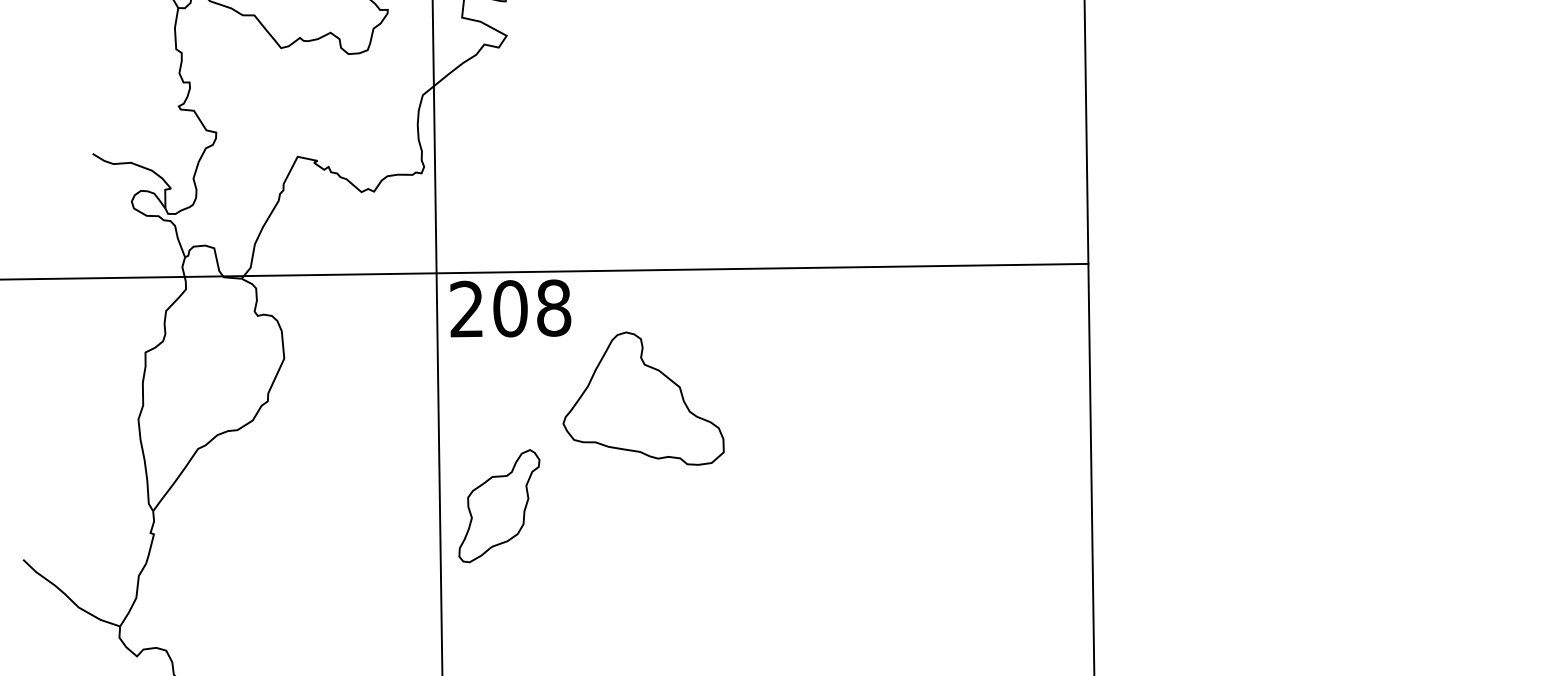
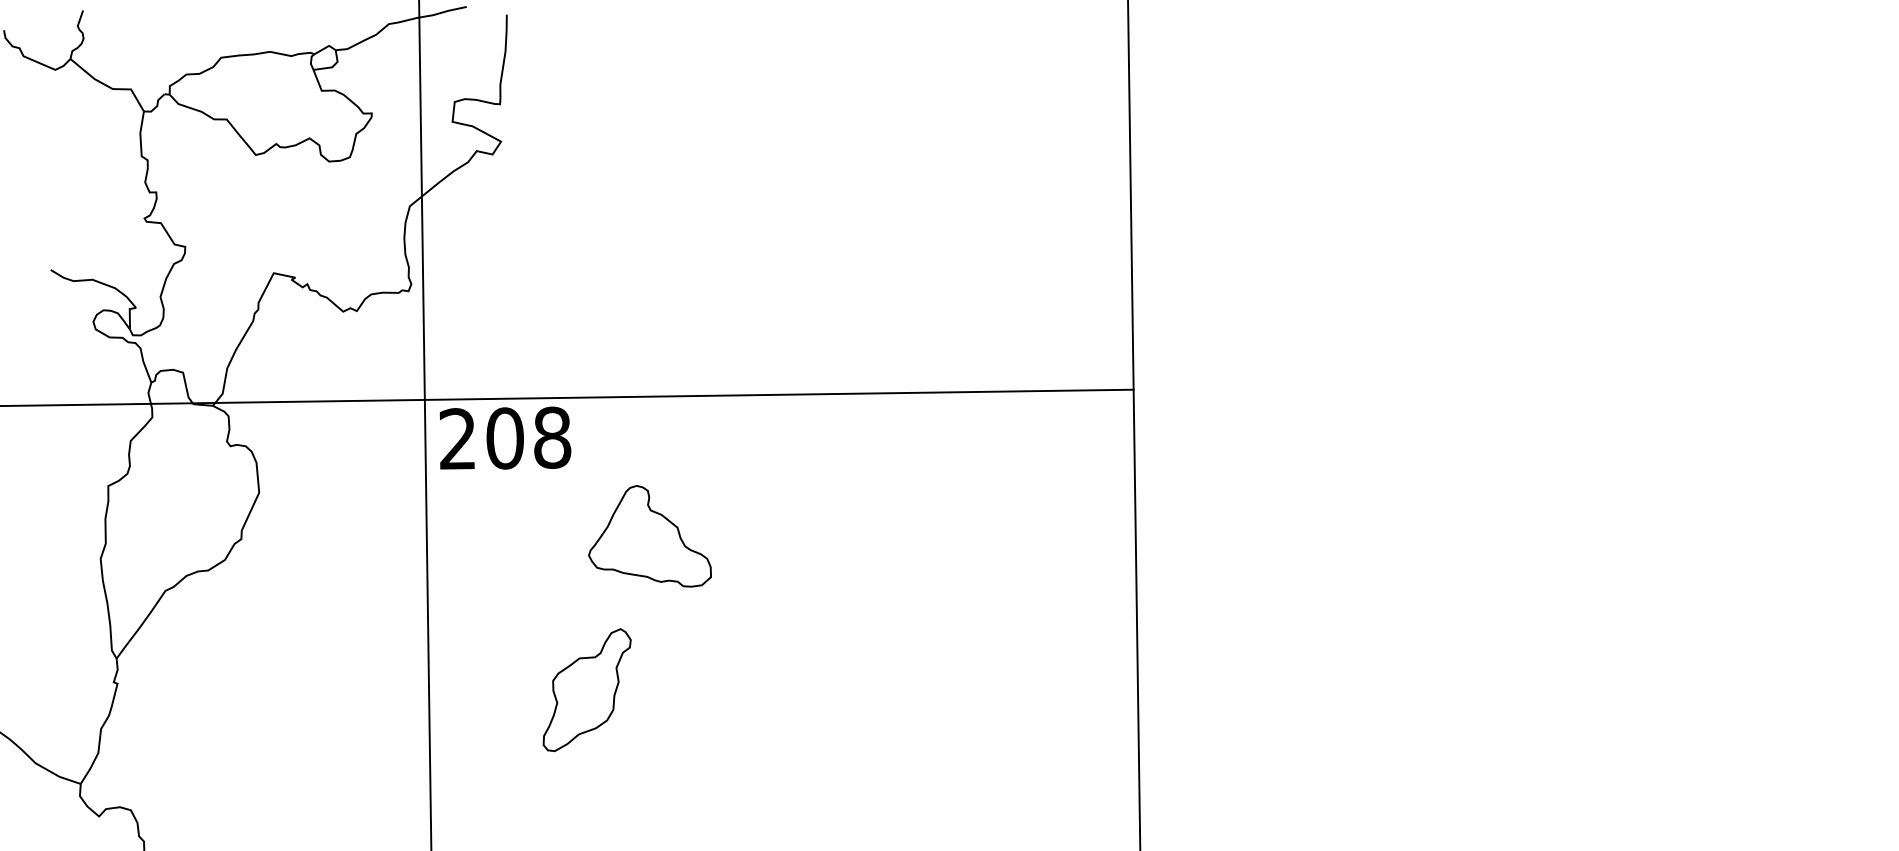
part: (643, 398) -> (649, 536), size x0.7
part: (498, 506) -> (586, 690), moved

